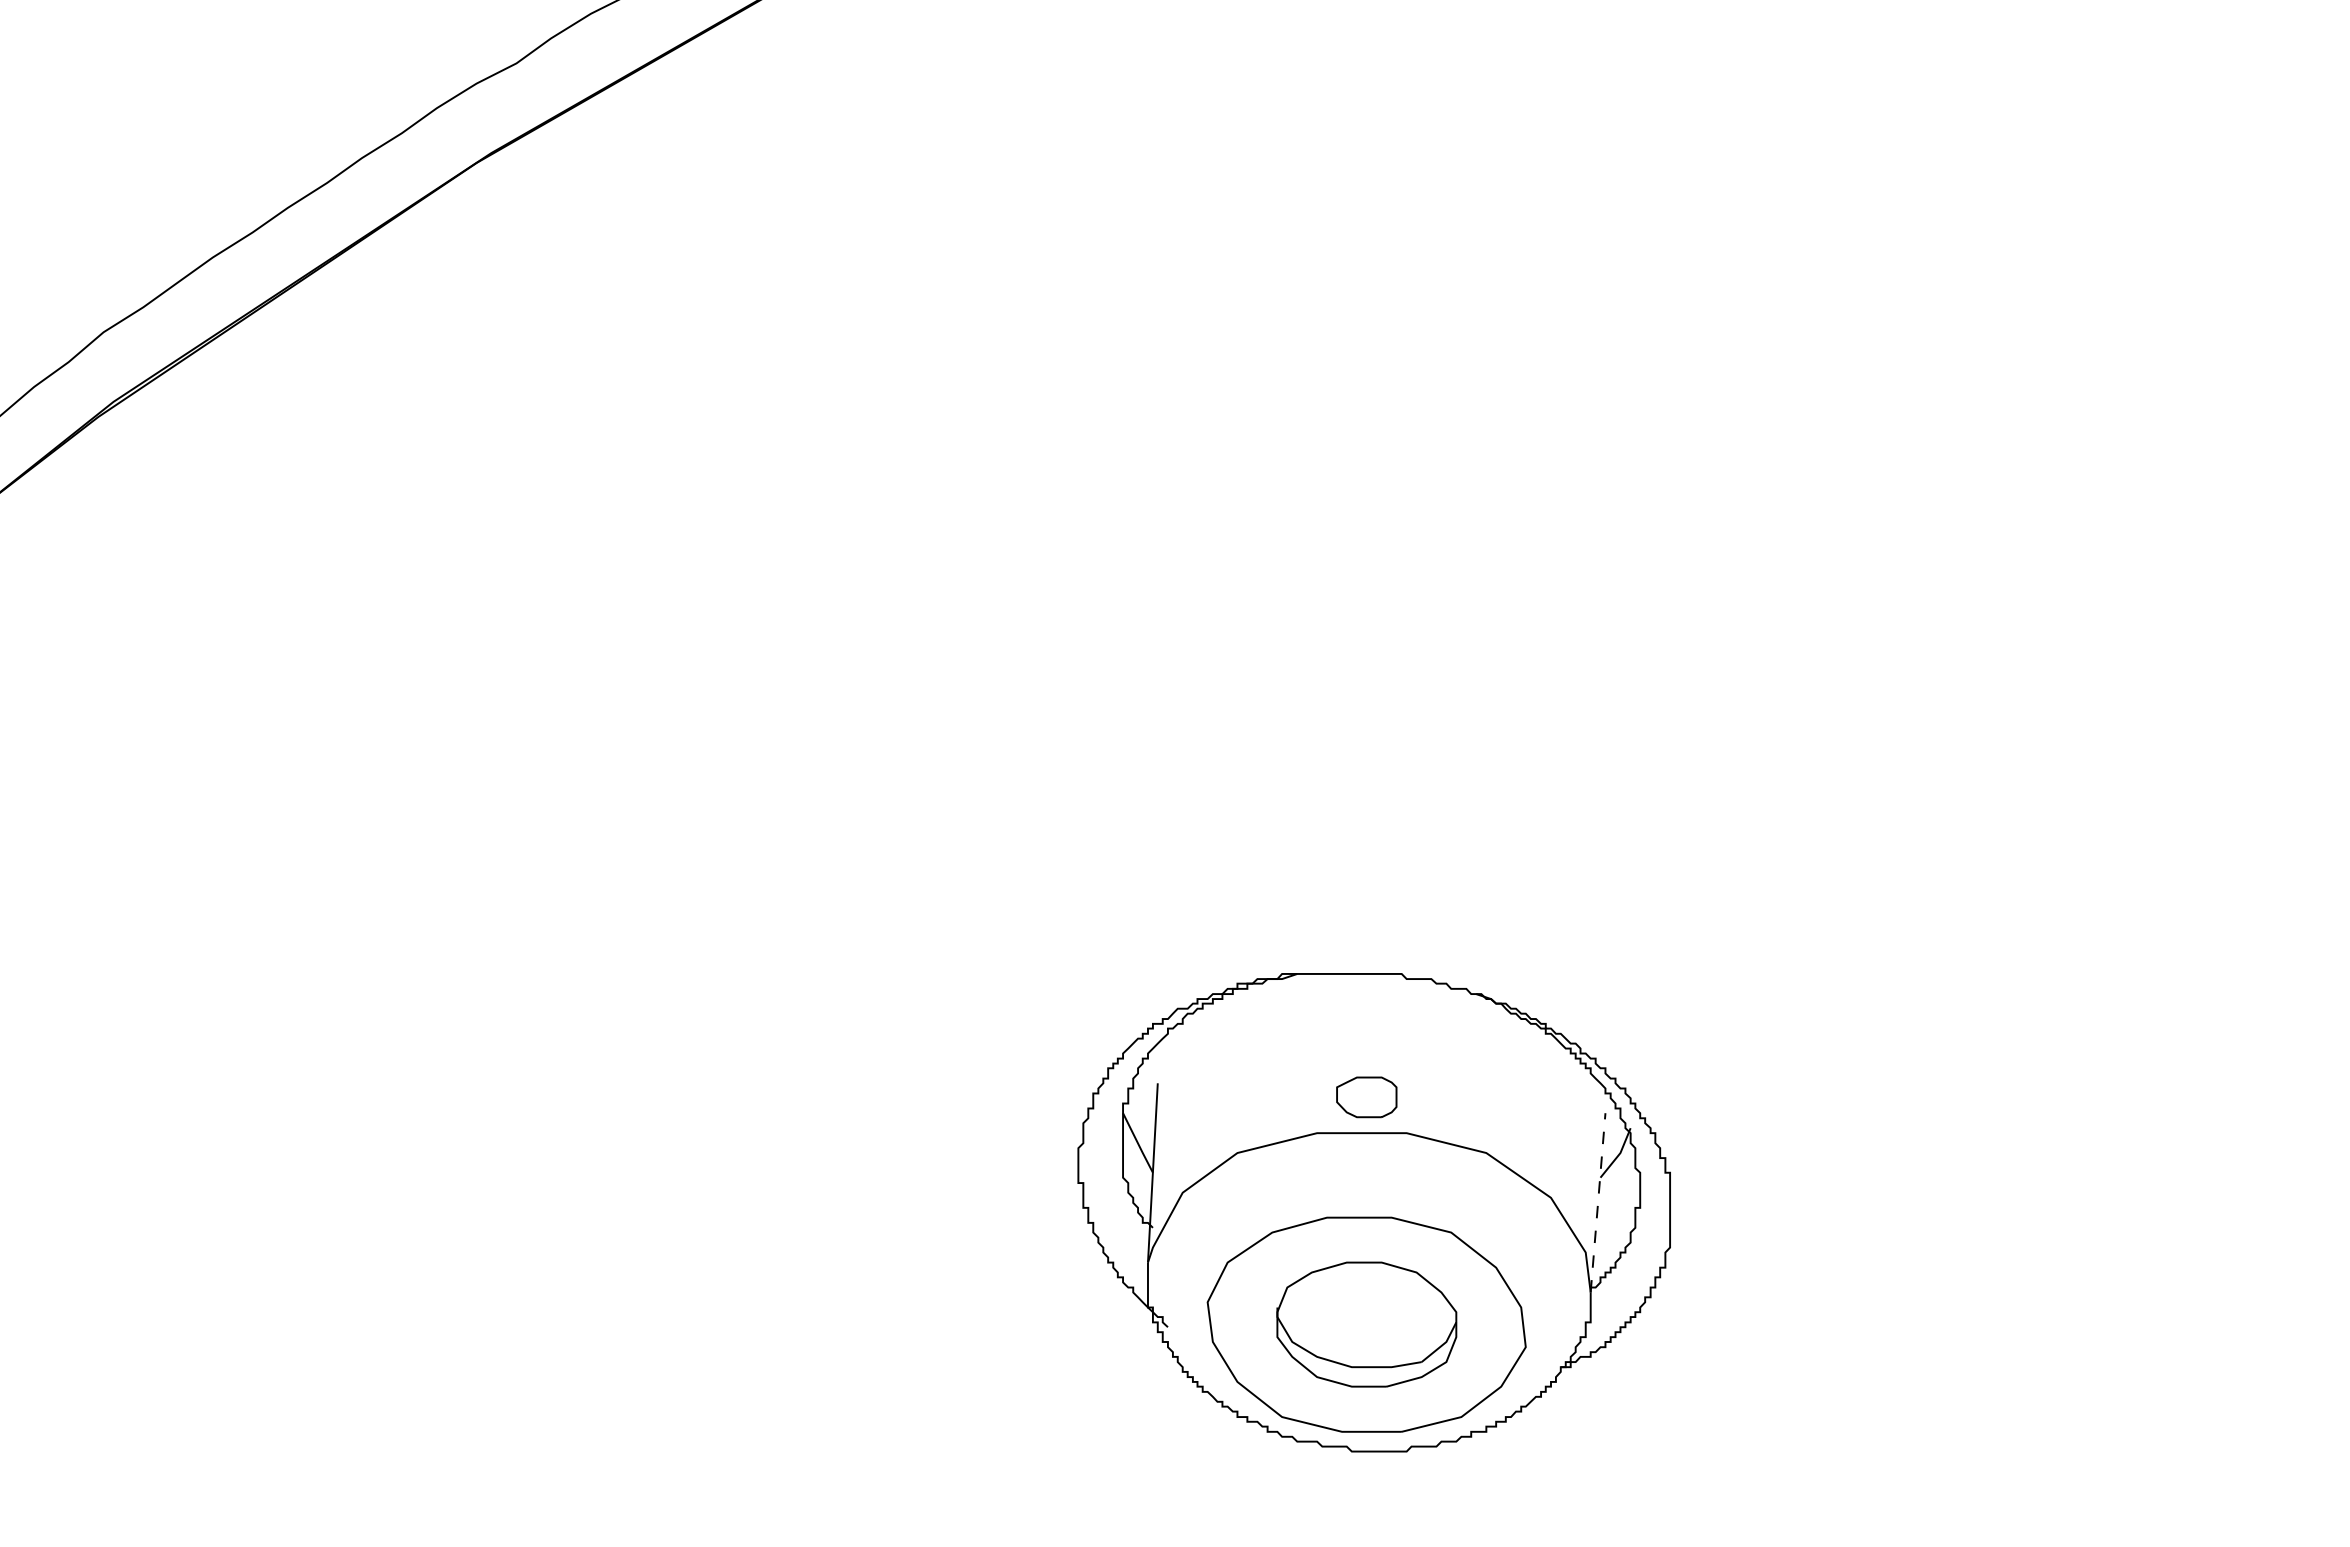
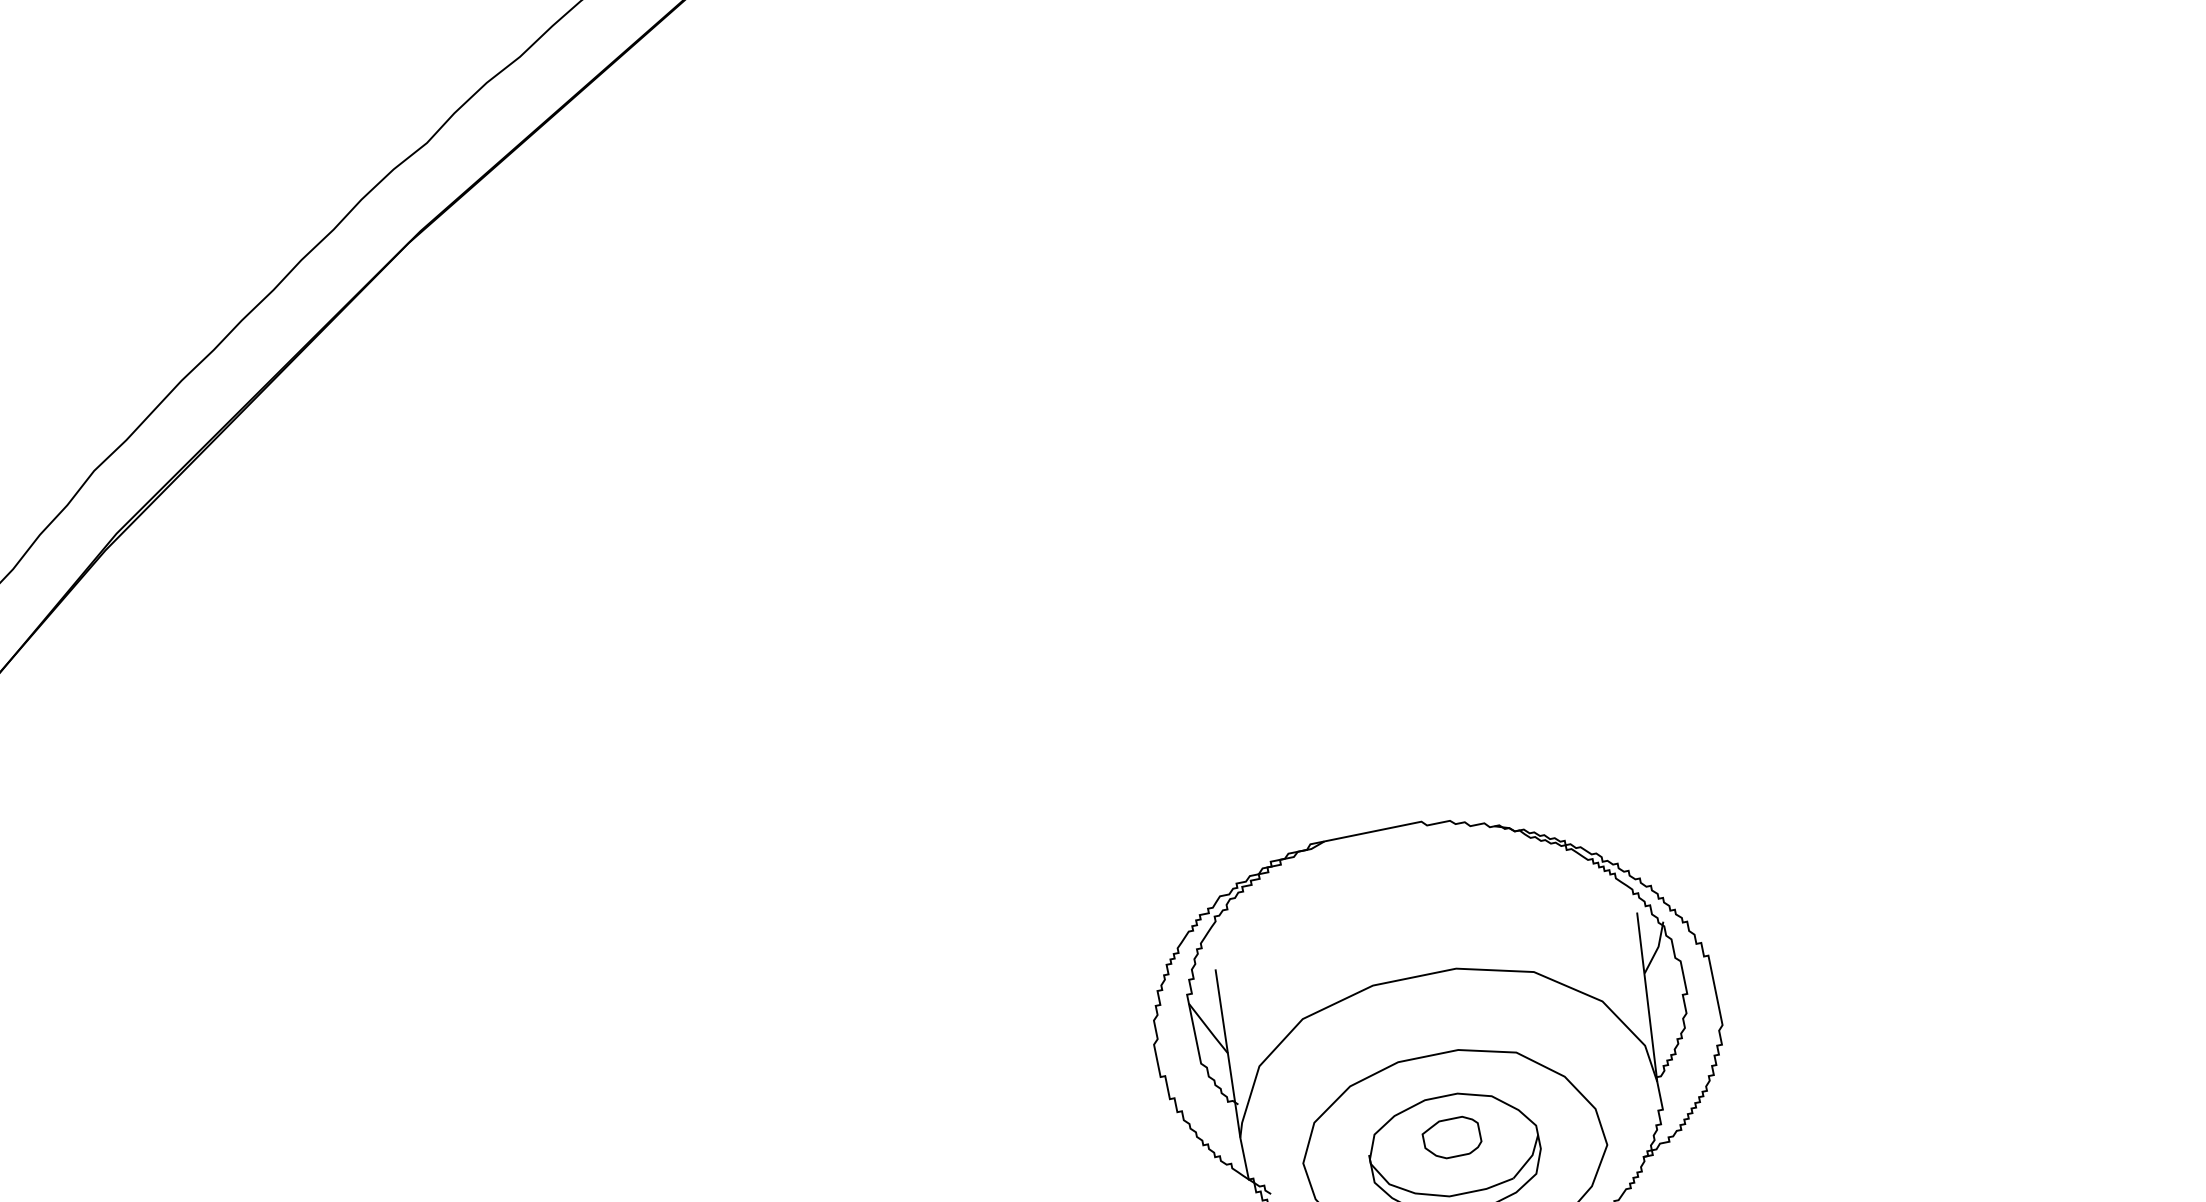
part: (1366, 1097) -> (1451, 1138), moved
line: (1598, 1202) -> (1647, 996), dashed -> solid

